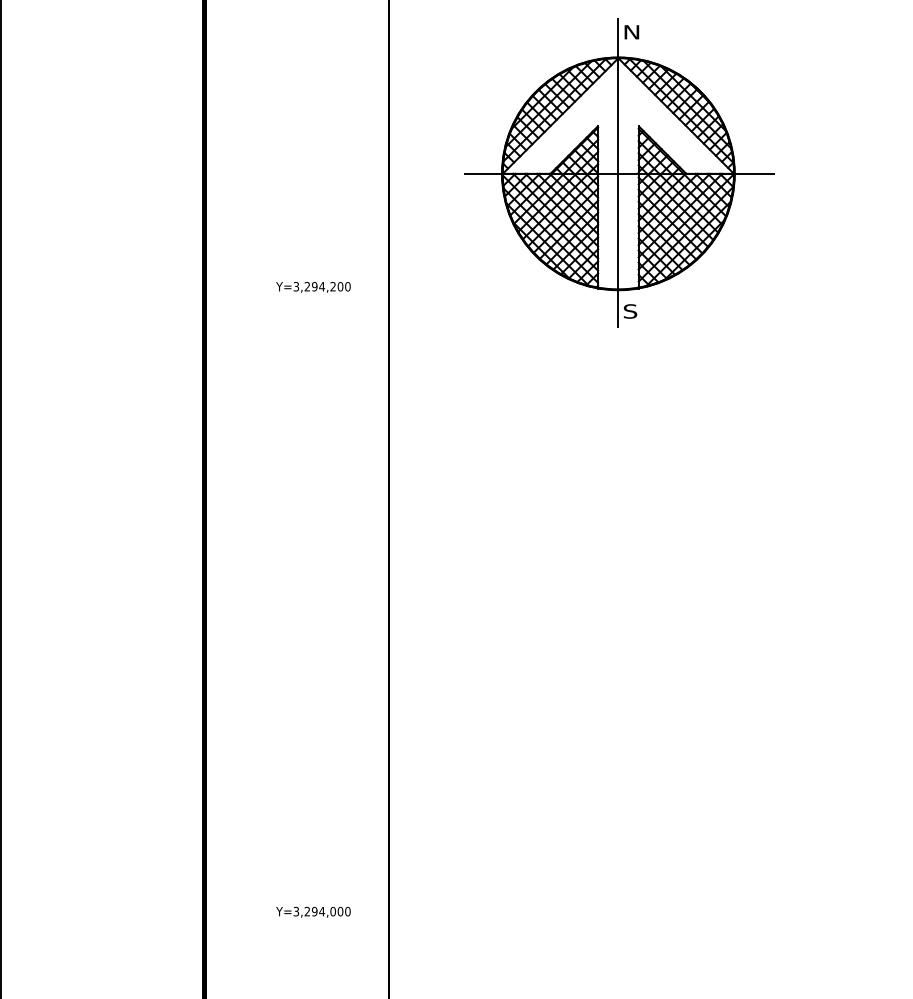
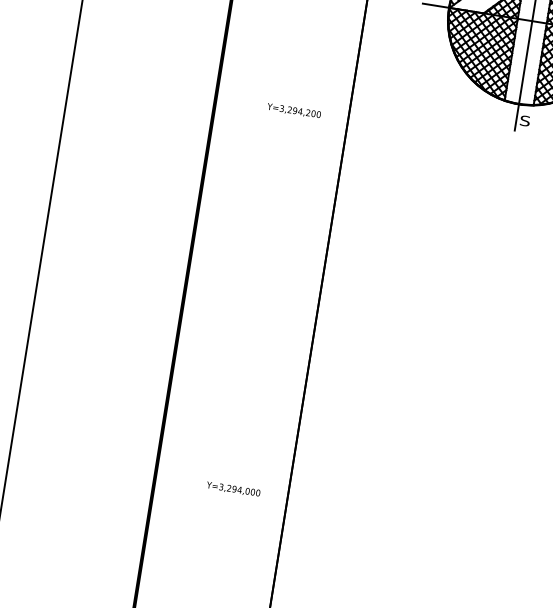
text: (313, 287) -> (294, 111), moved
text: (313, 911) -> (233, 488), moved

